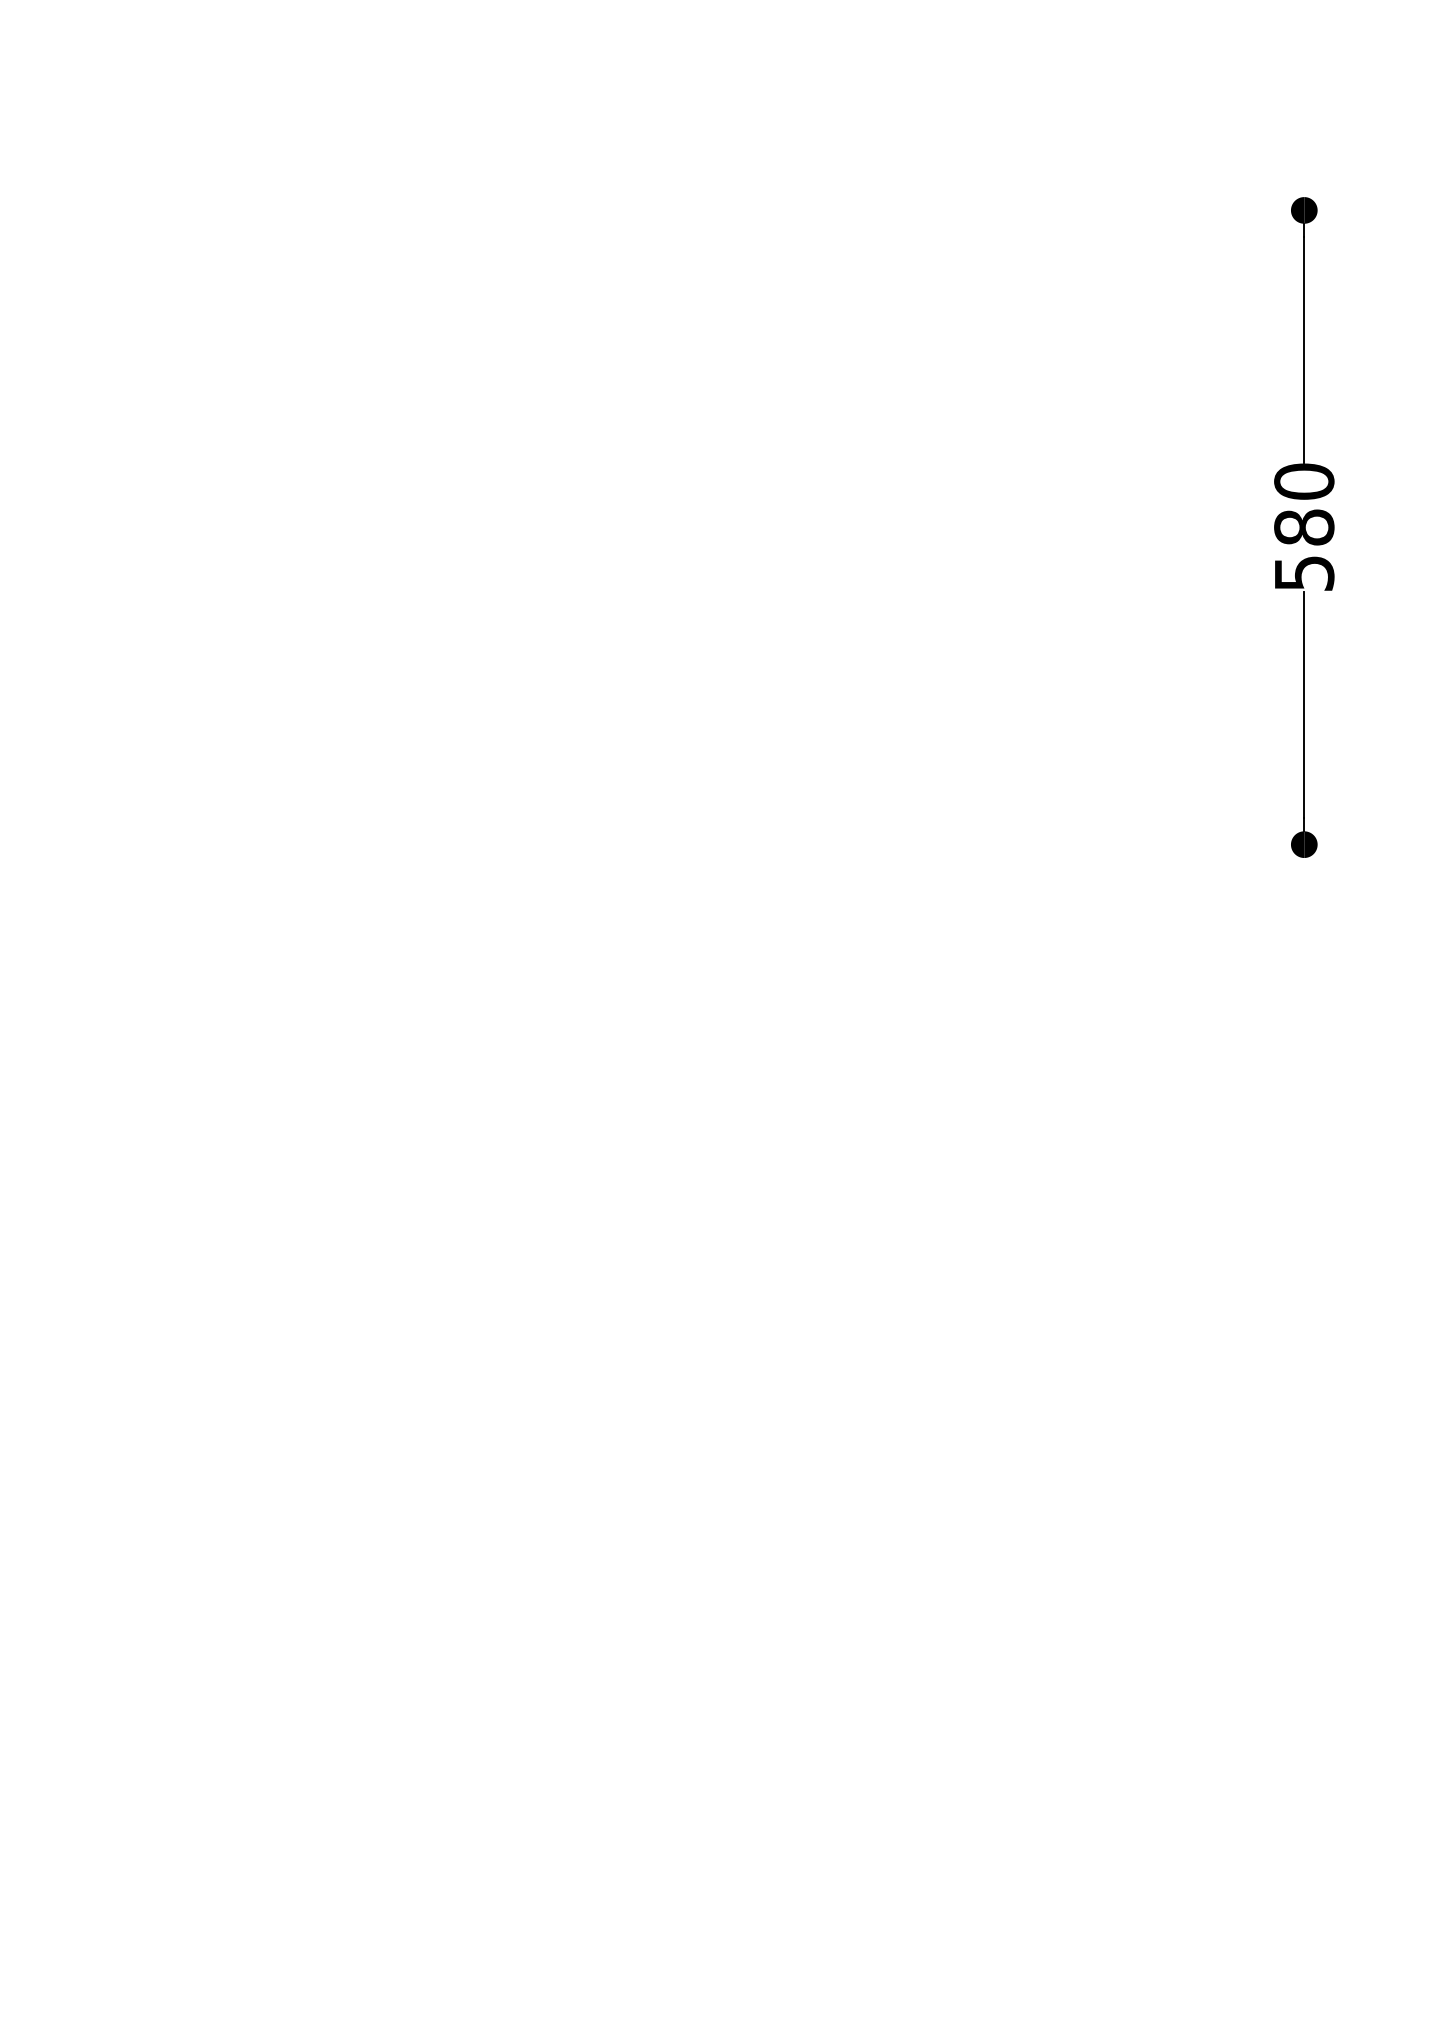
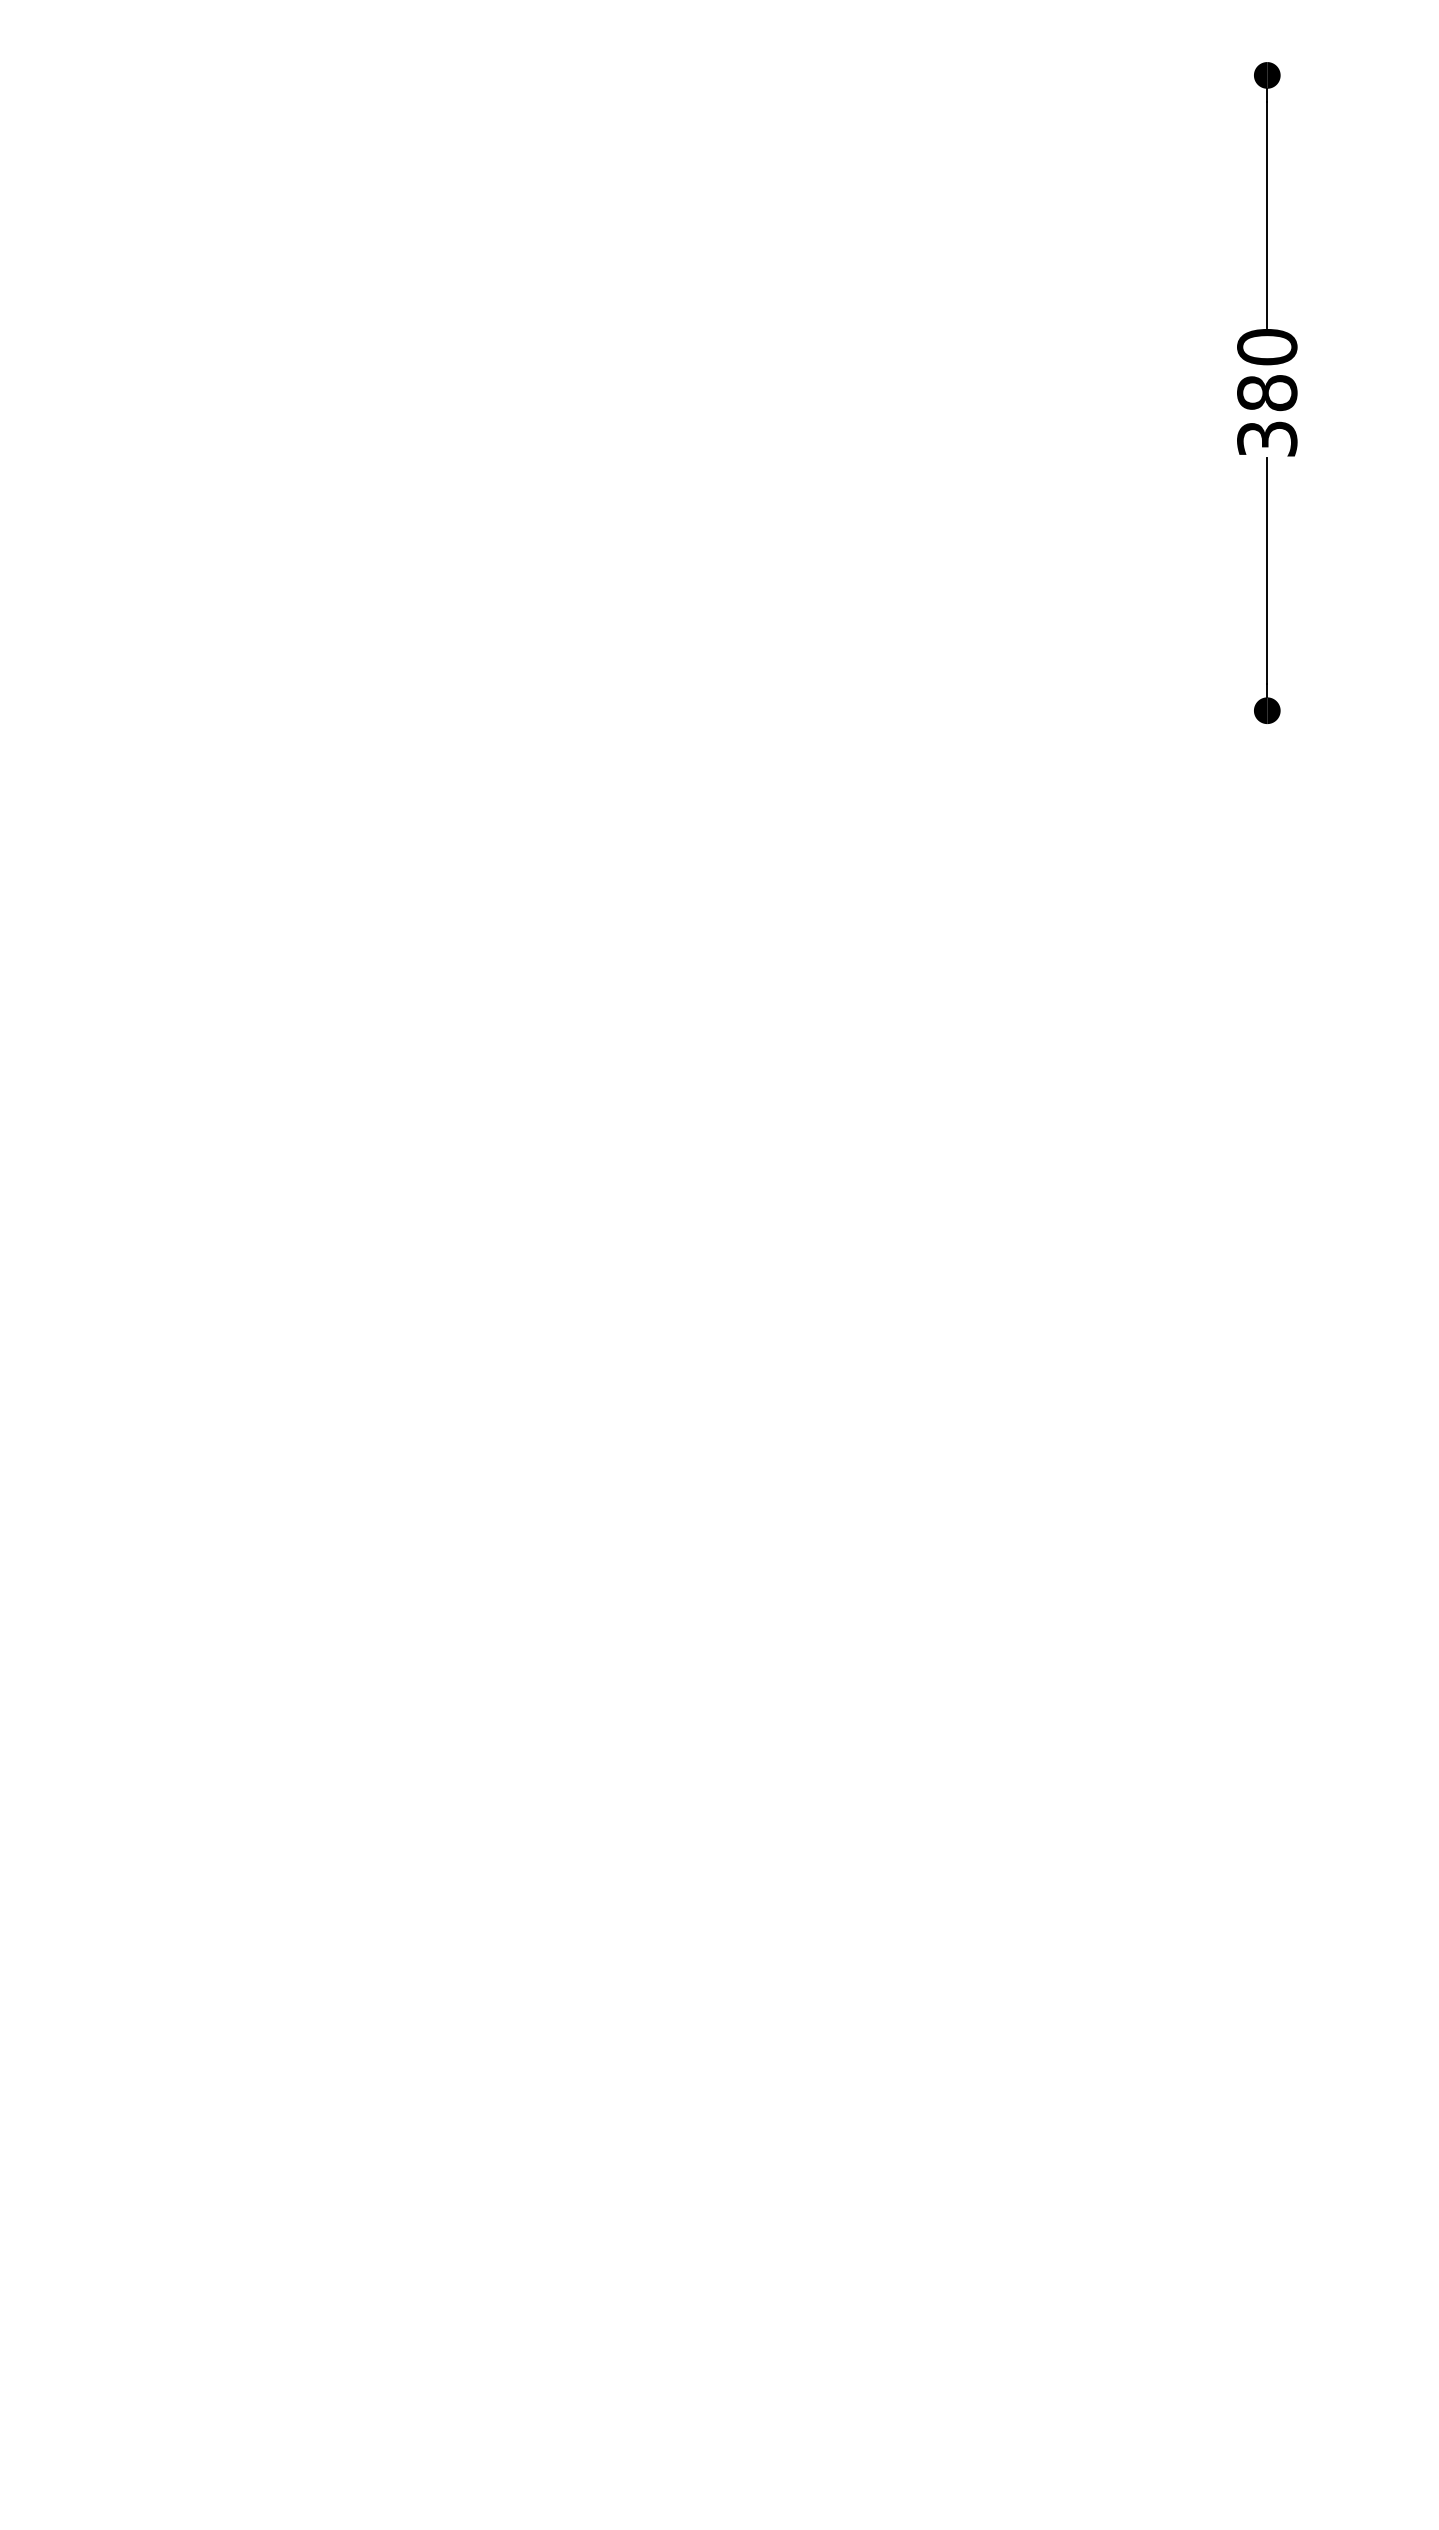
text: (1304, 572) -> (1267, 438), 580 -> 380

